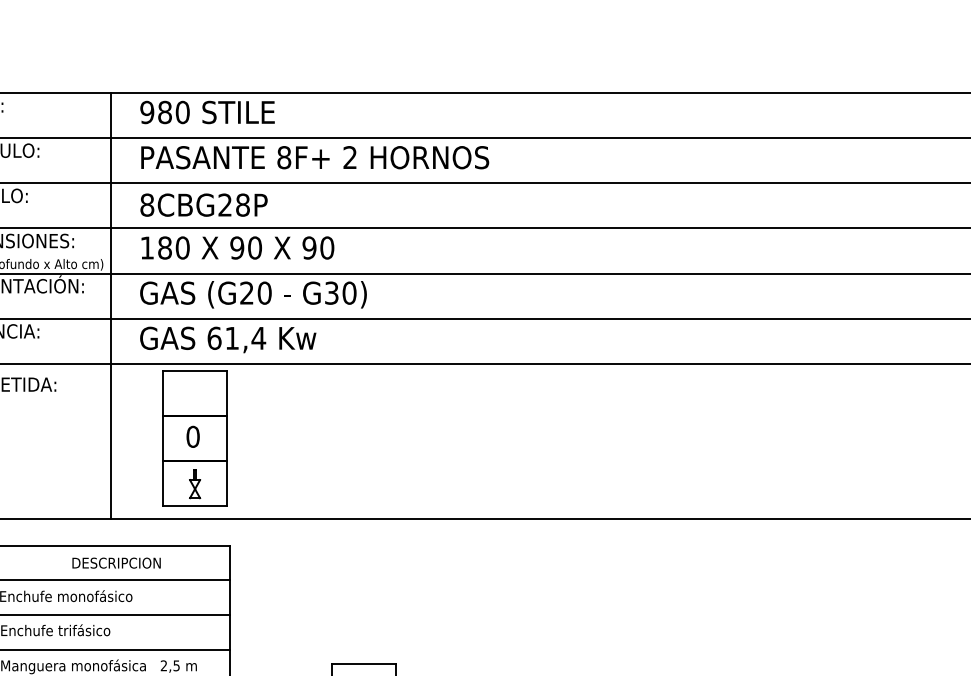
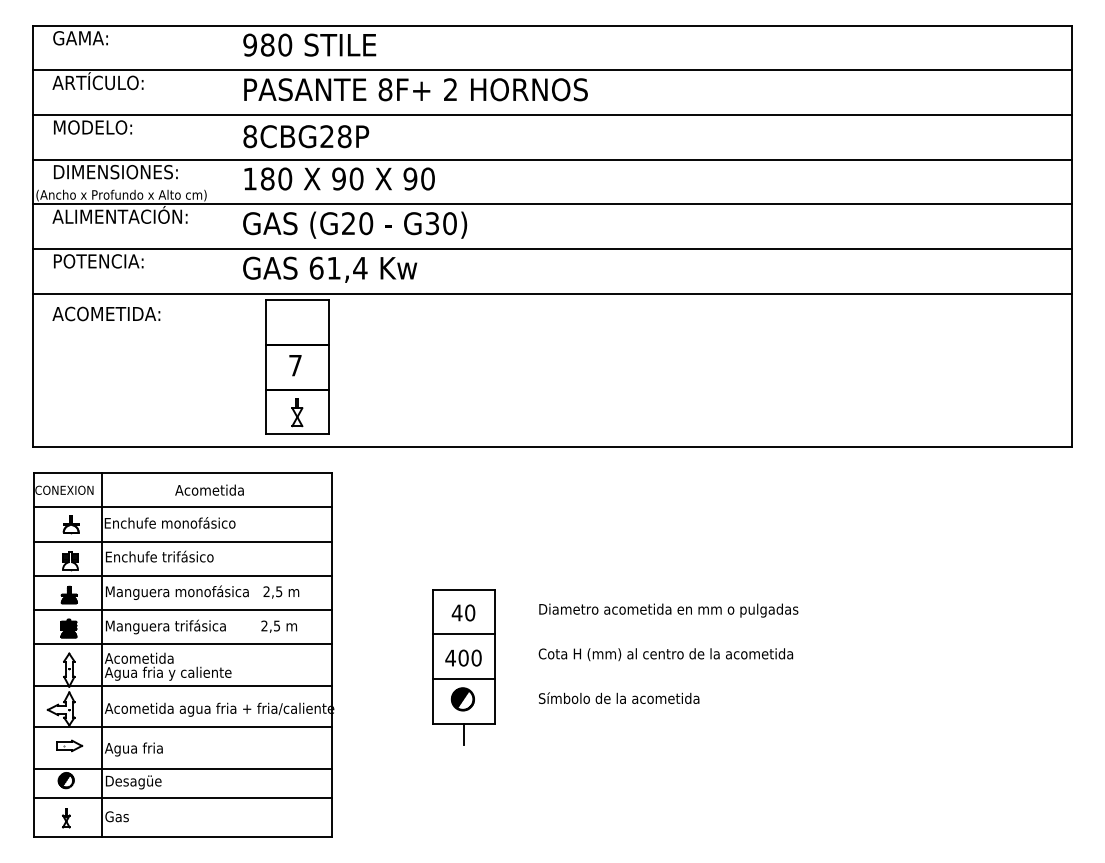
line: (111, 305) -> (214, 235), removed
text: (193, 436) -> (295, 365), 0 -> 7
text: (116, 562) -> (219, 489), DESCRIPCION -> Acometida

